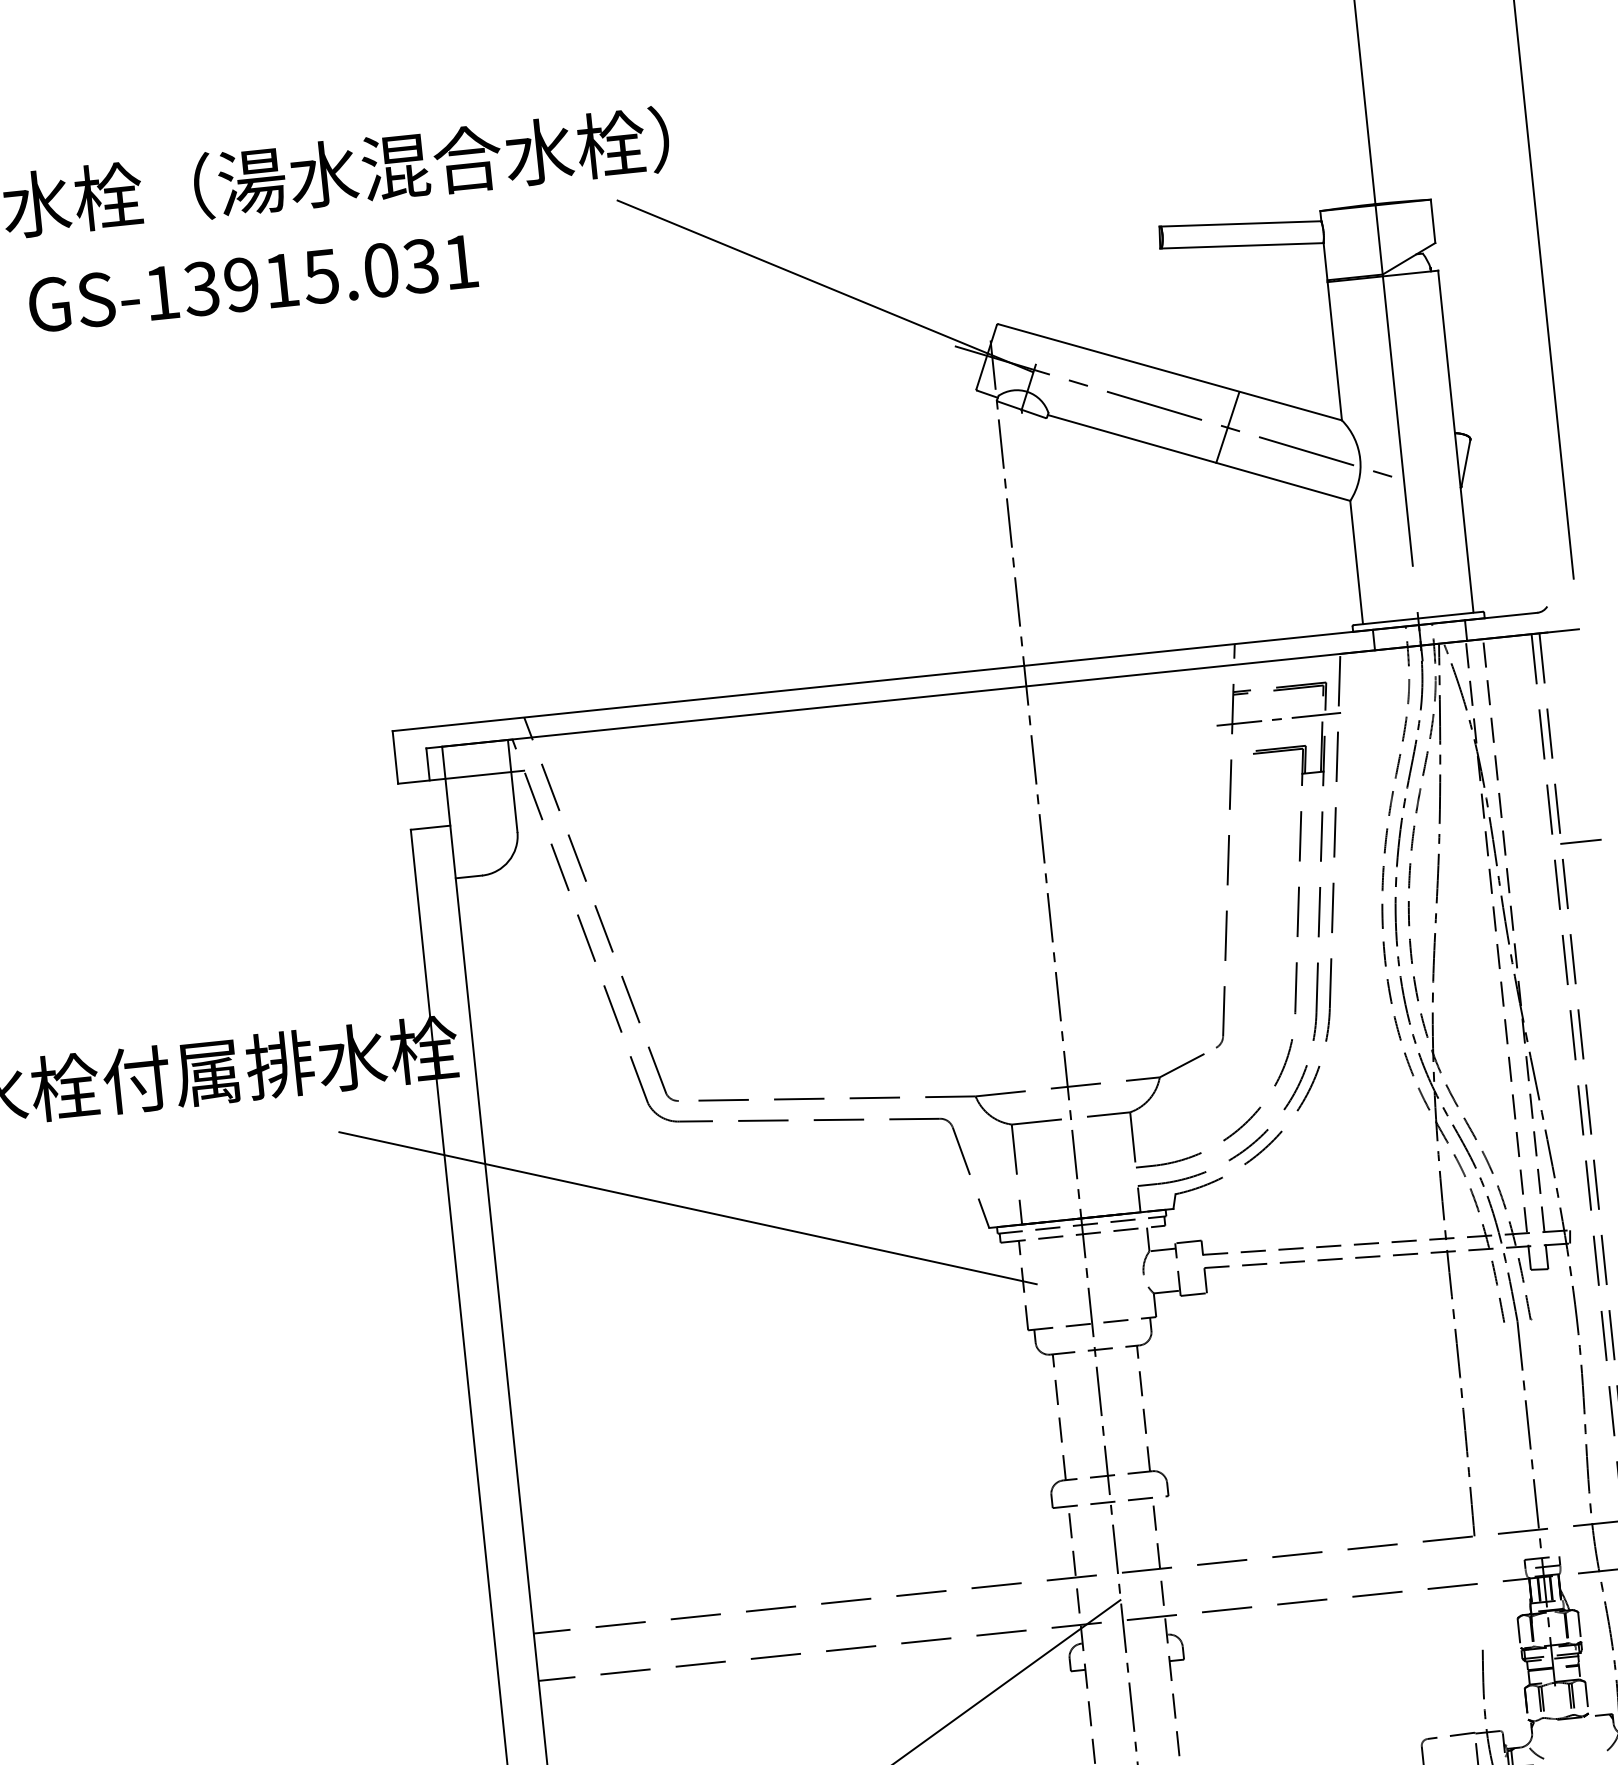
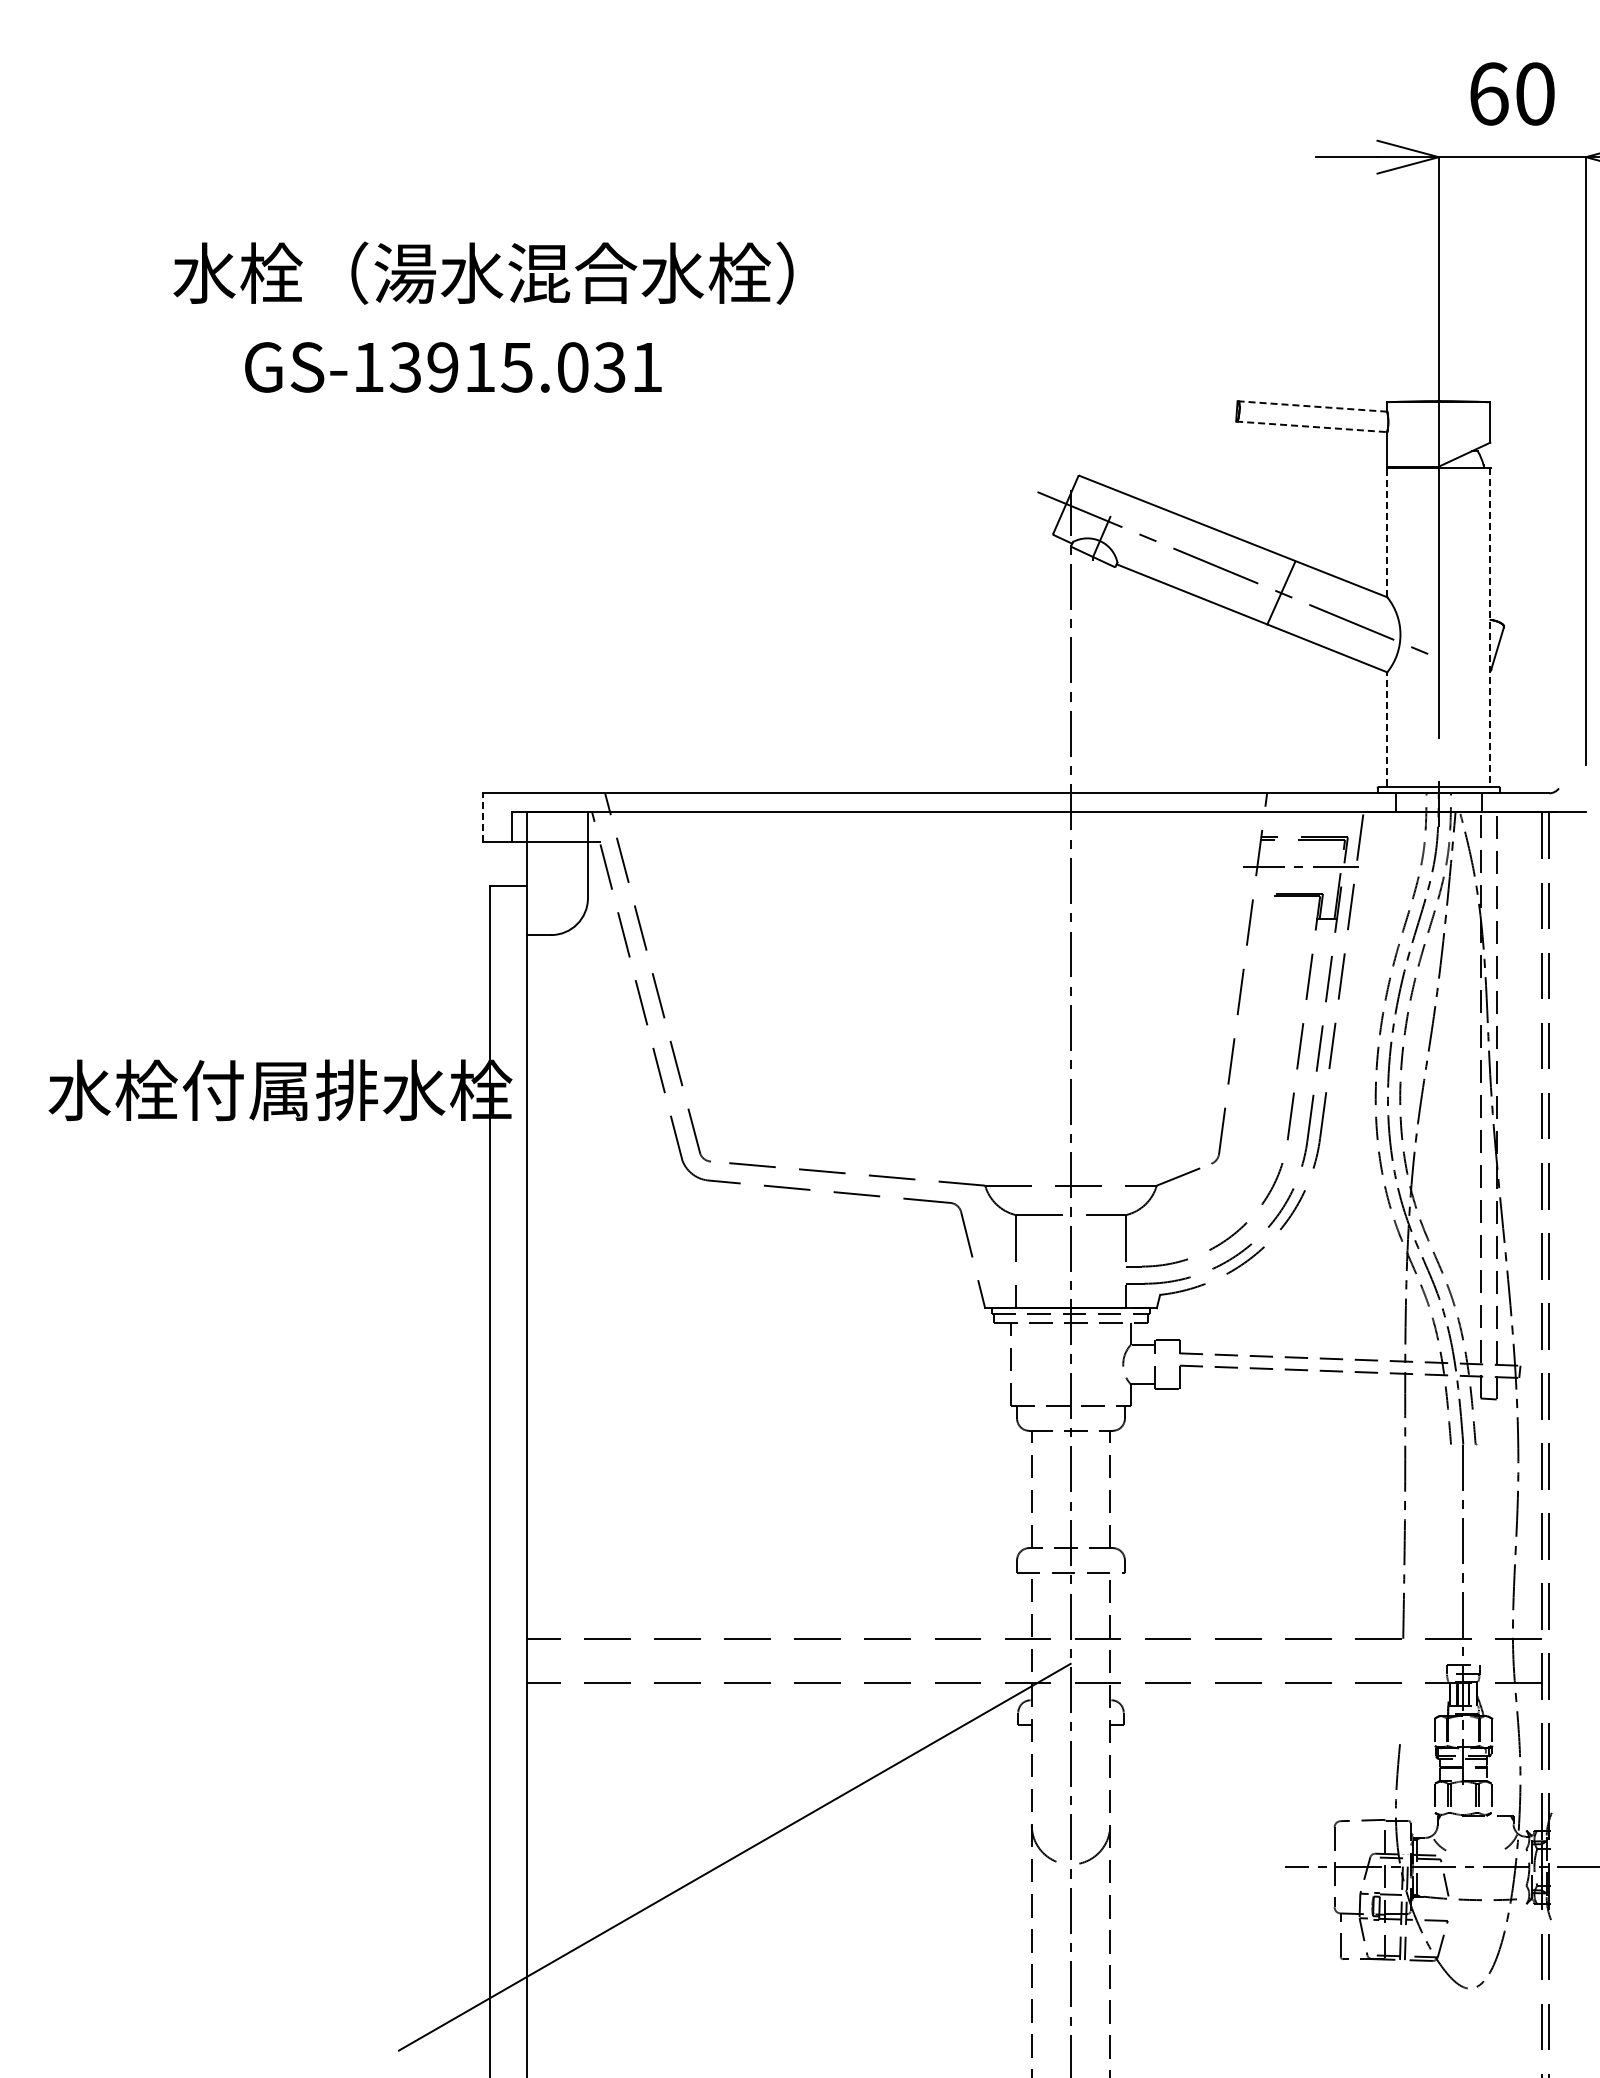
line: (1240, 223) -> (1312, 406), solid -> dashed
line: (1241, 245) -> (1311, 426), solid -> dashed
text: (253, 283) -> (453, 367), moved
line: (825, 286) -> (923, 424), removed
line: (1334, 350) -> (1387, 532), solid -> dashed
line: (1456, 441) -> (1490, 627), solid -> dashed
line: (1356, 561) -> (1387, 728), solid -> dashed
line: (395, 757) -> (482, 817), solid -> dashed
line: (1580, 841) -> (1567, 1008), removed
line: (688, 1208) -> (709, 1261), removed

